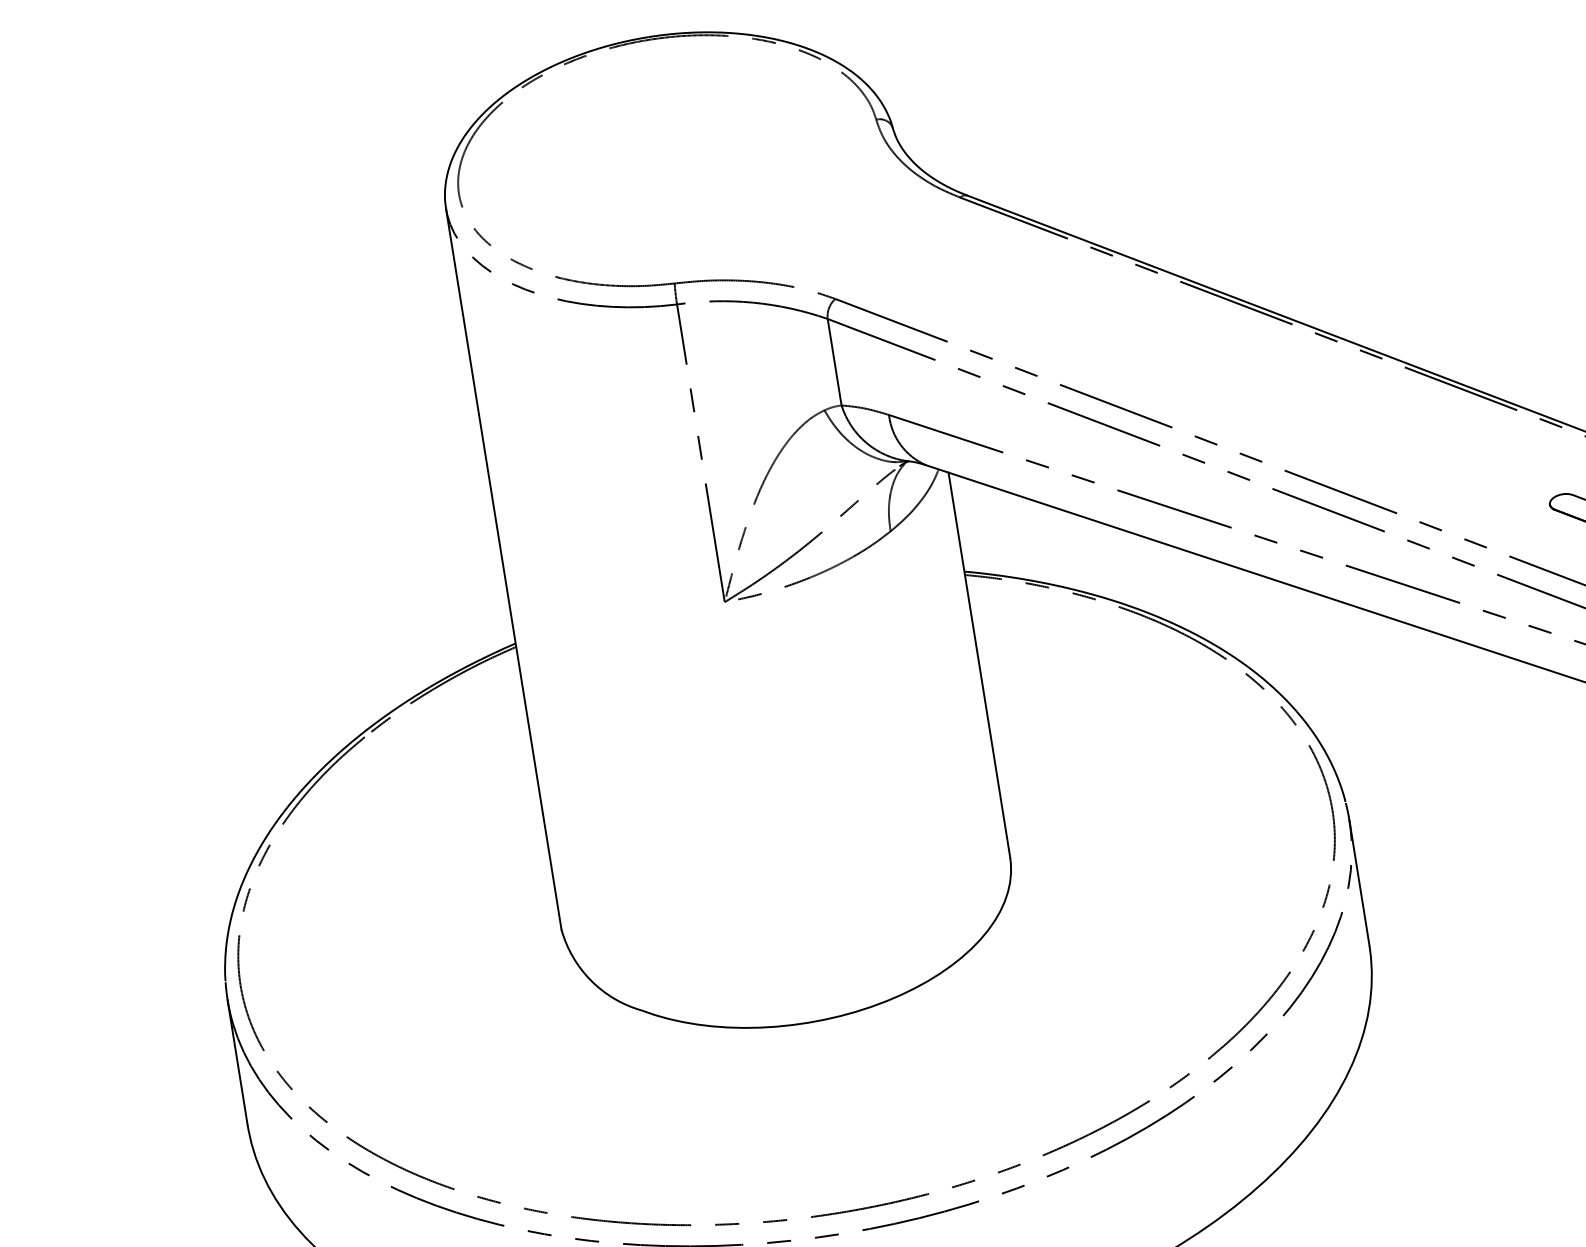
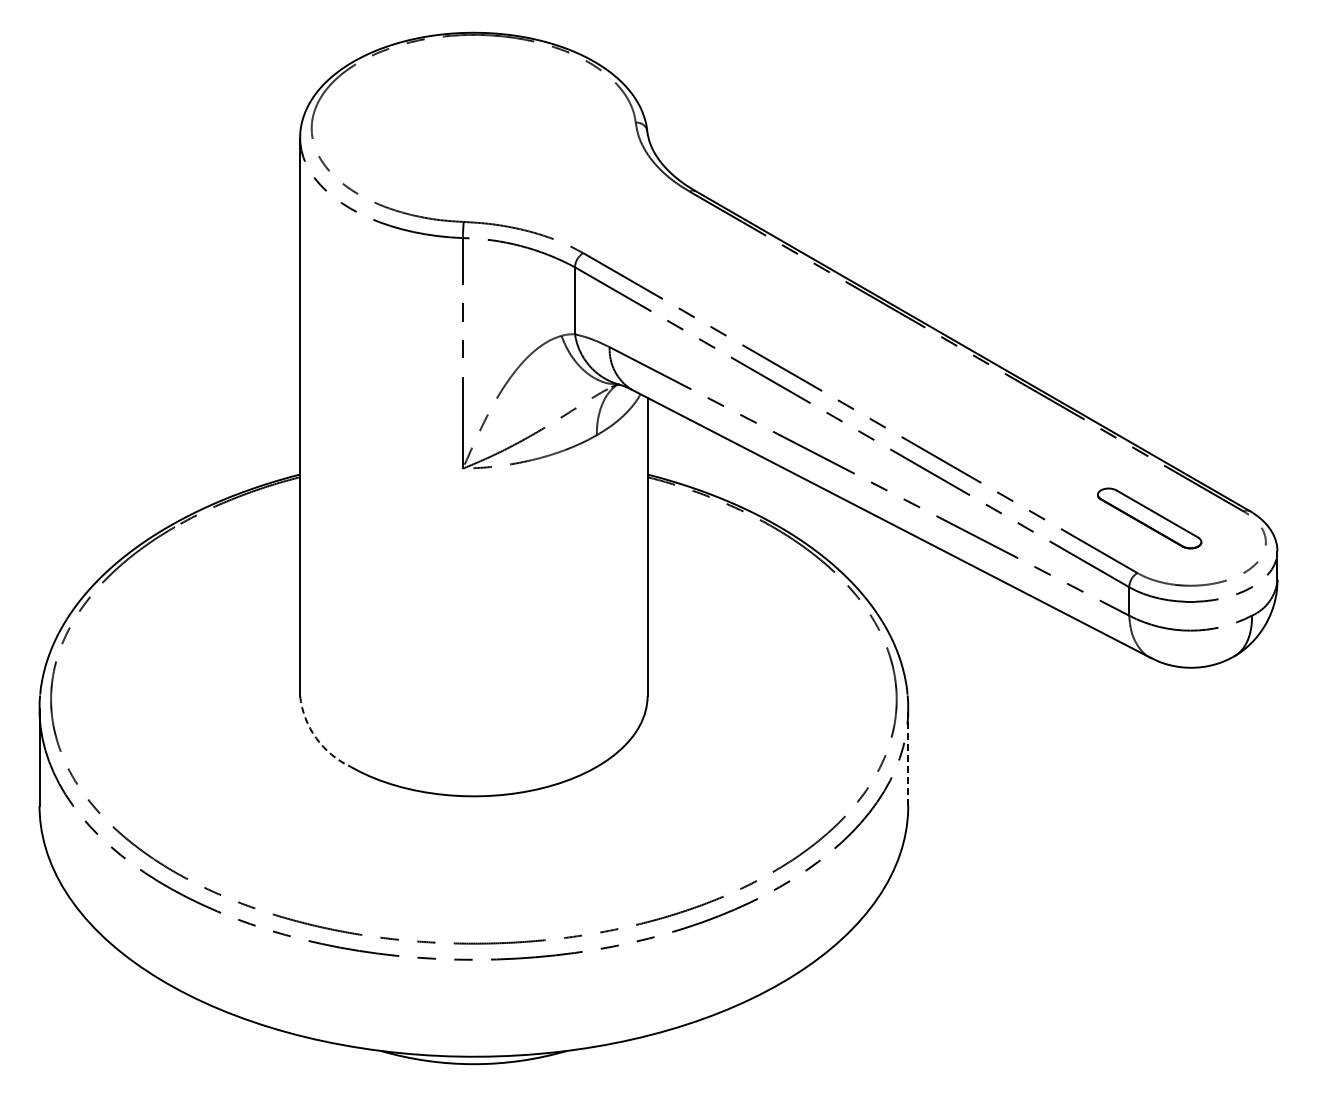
line: (1359, 882) -> (908, 757), solid -> dashed
arc: (591, 980) -> (316, 738), solid -> dashed

